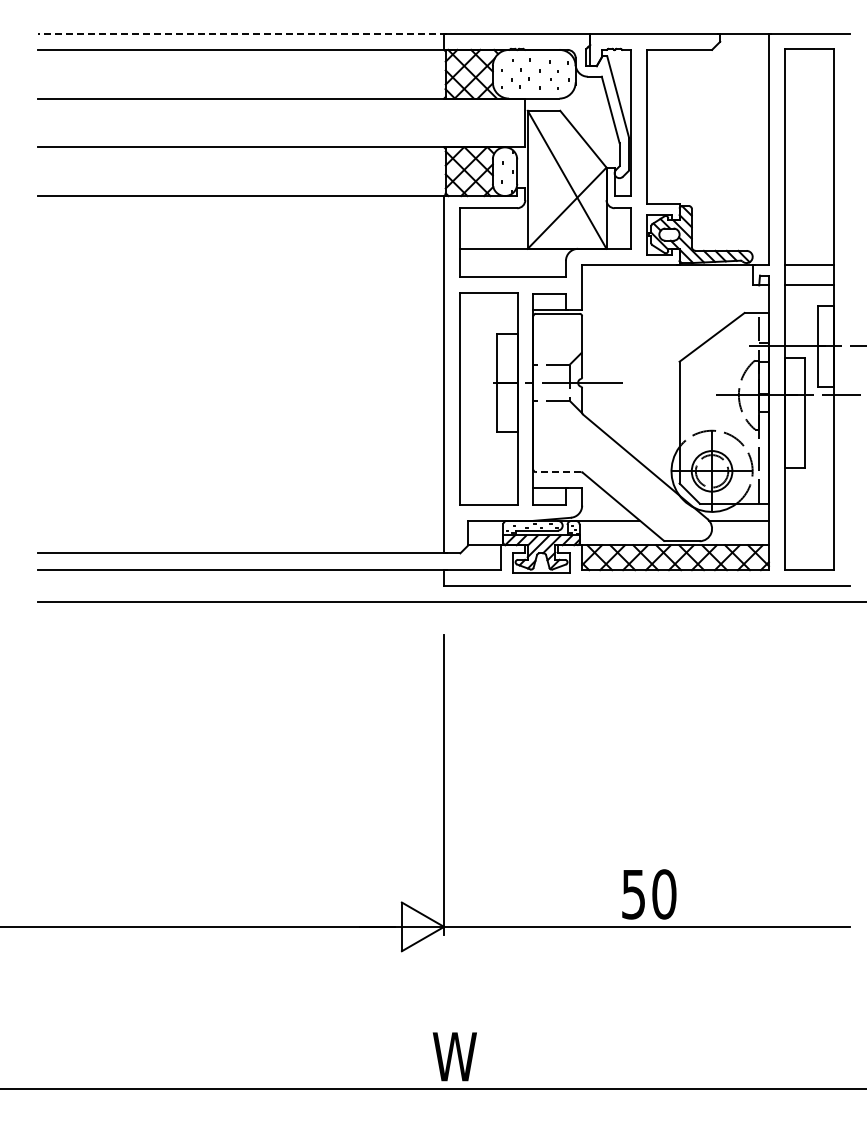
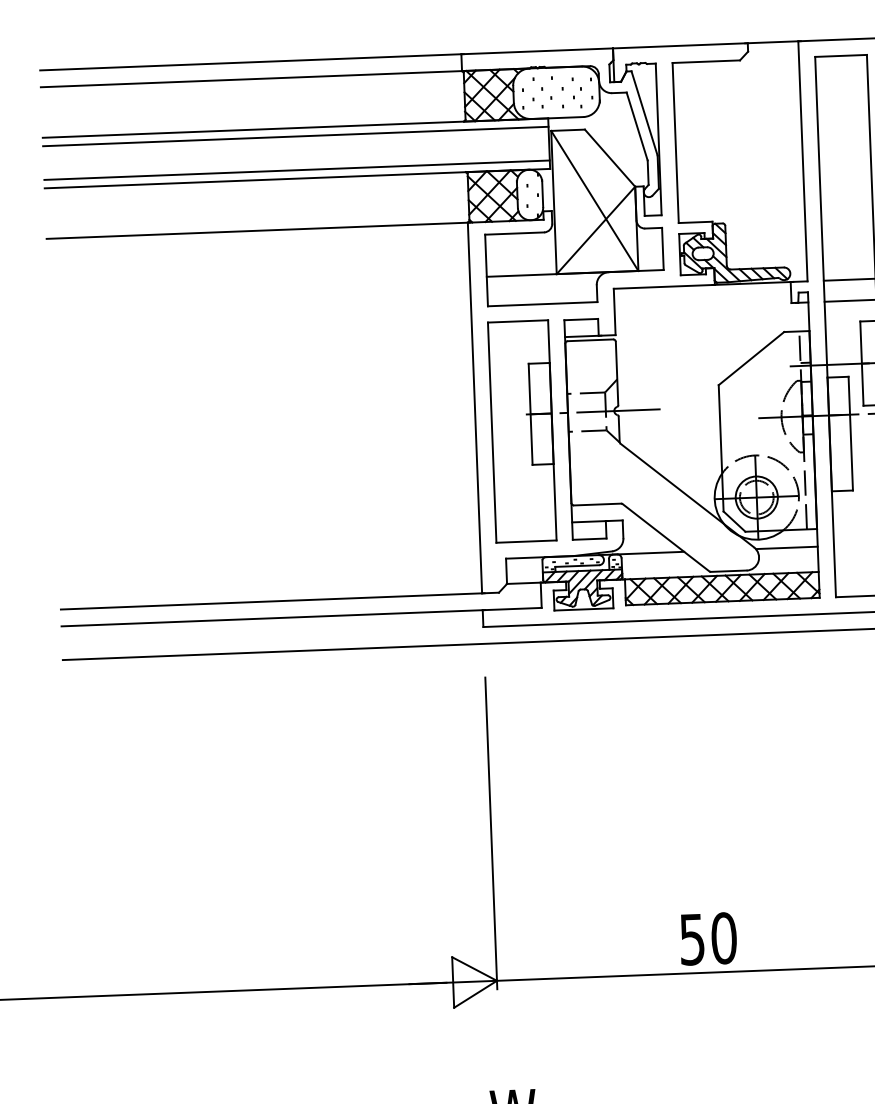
line: (241, 33) -> (251, 62), dashed -> solid
line: (281, 106) -> (295, 136), added
line: (281, 139) -> (296, 170), added
line: (558, 472) -> (597, 504), dashed -> solid

